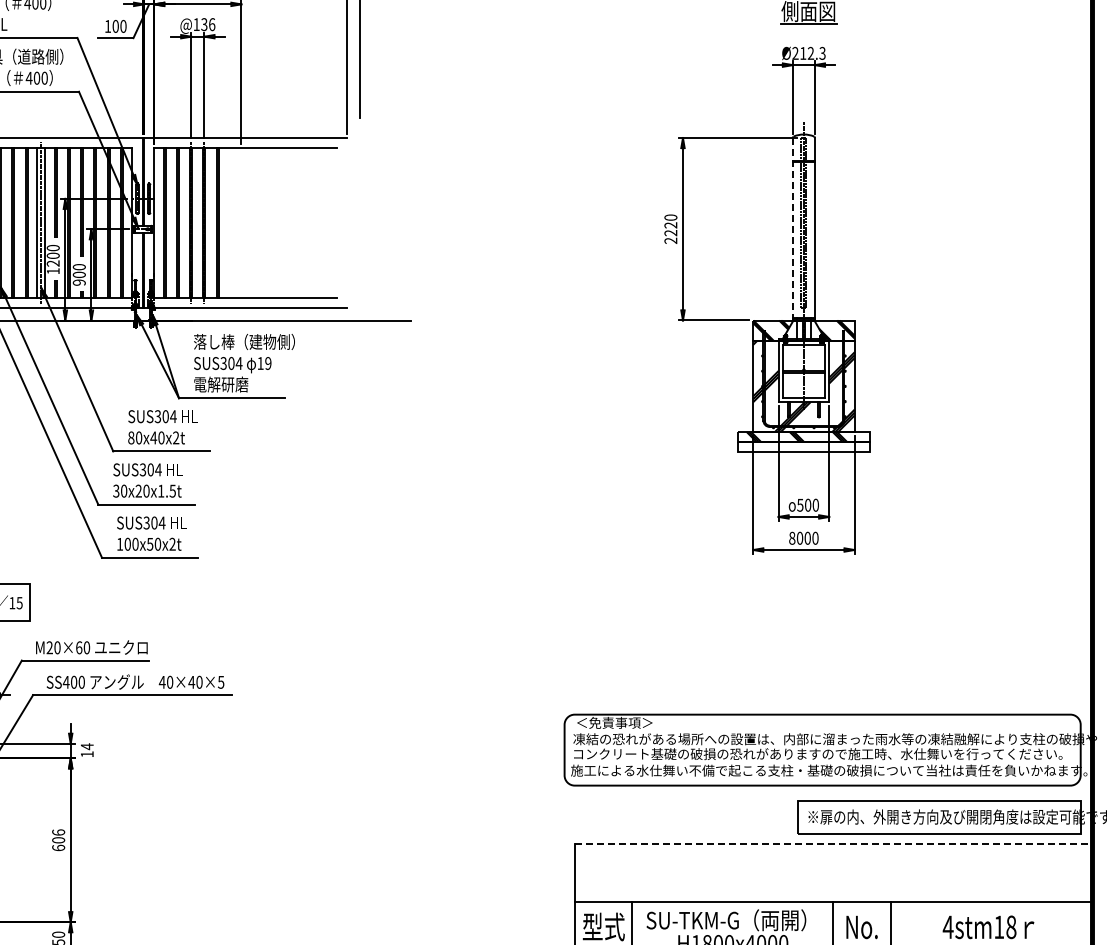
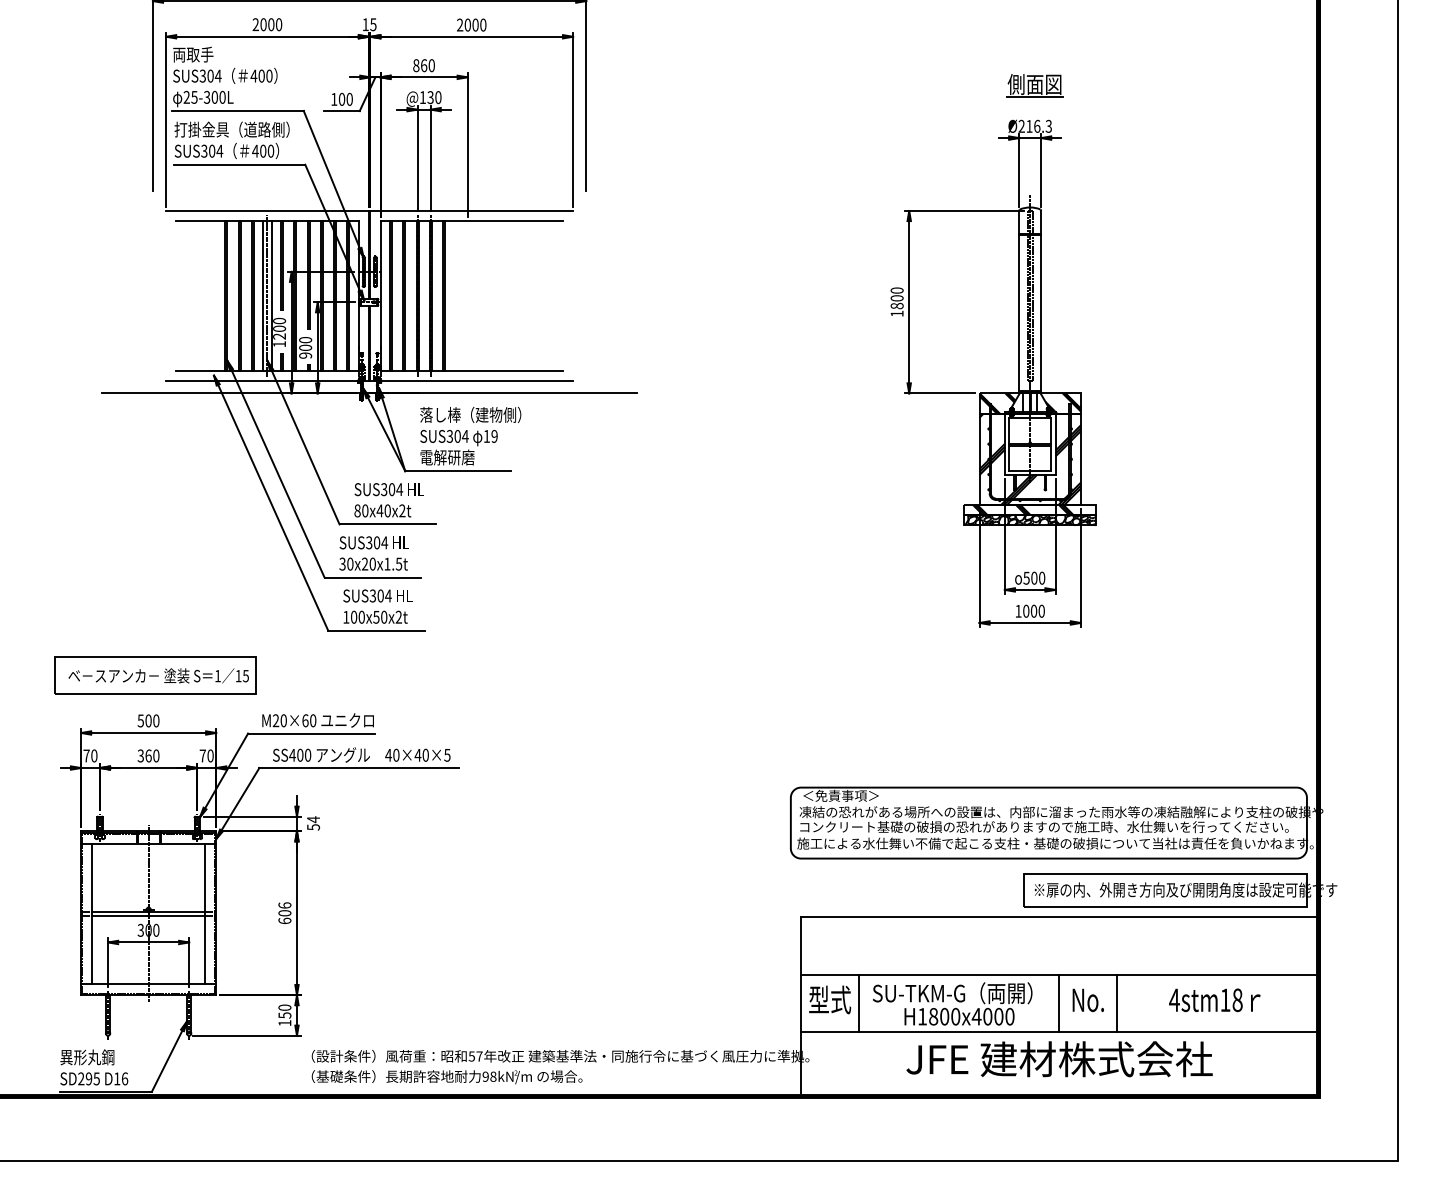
text: (212, 24) -> (438, 97), @136 -> @130
text: (811, 52) -> (1037, 125), Ø212.3 -> Ø216.3
line: (793, 227) -> (1019, 300), dashed -> solid
text: (670, 232) -> (896, 305), 2220 -> 1800
hatch: (804, 447) -> (1030, 520), added
text: (792, 537) -> (1018, 610), 8000 -> 1000
text: (87, 754) -> (313, 827), 14 -> 54
line: (833, 844) -> (1059, 917), dashed -> solid

